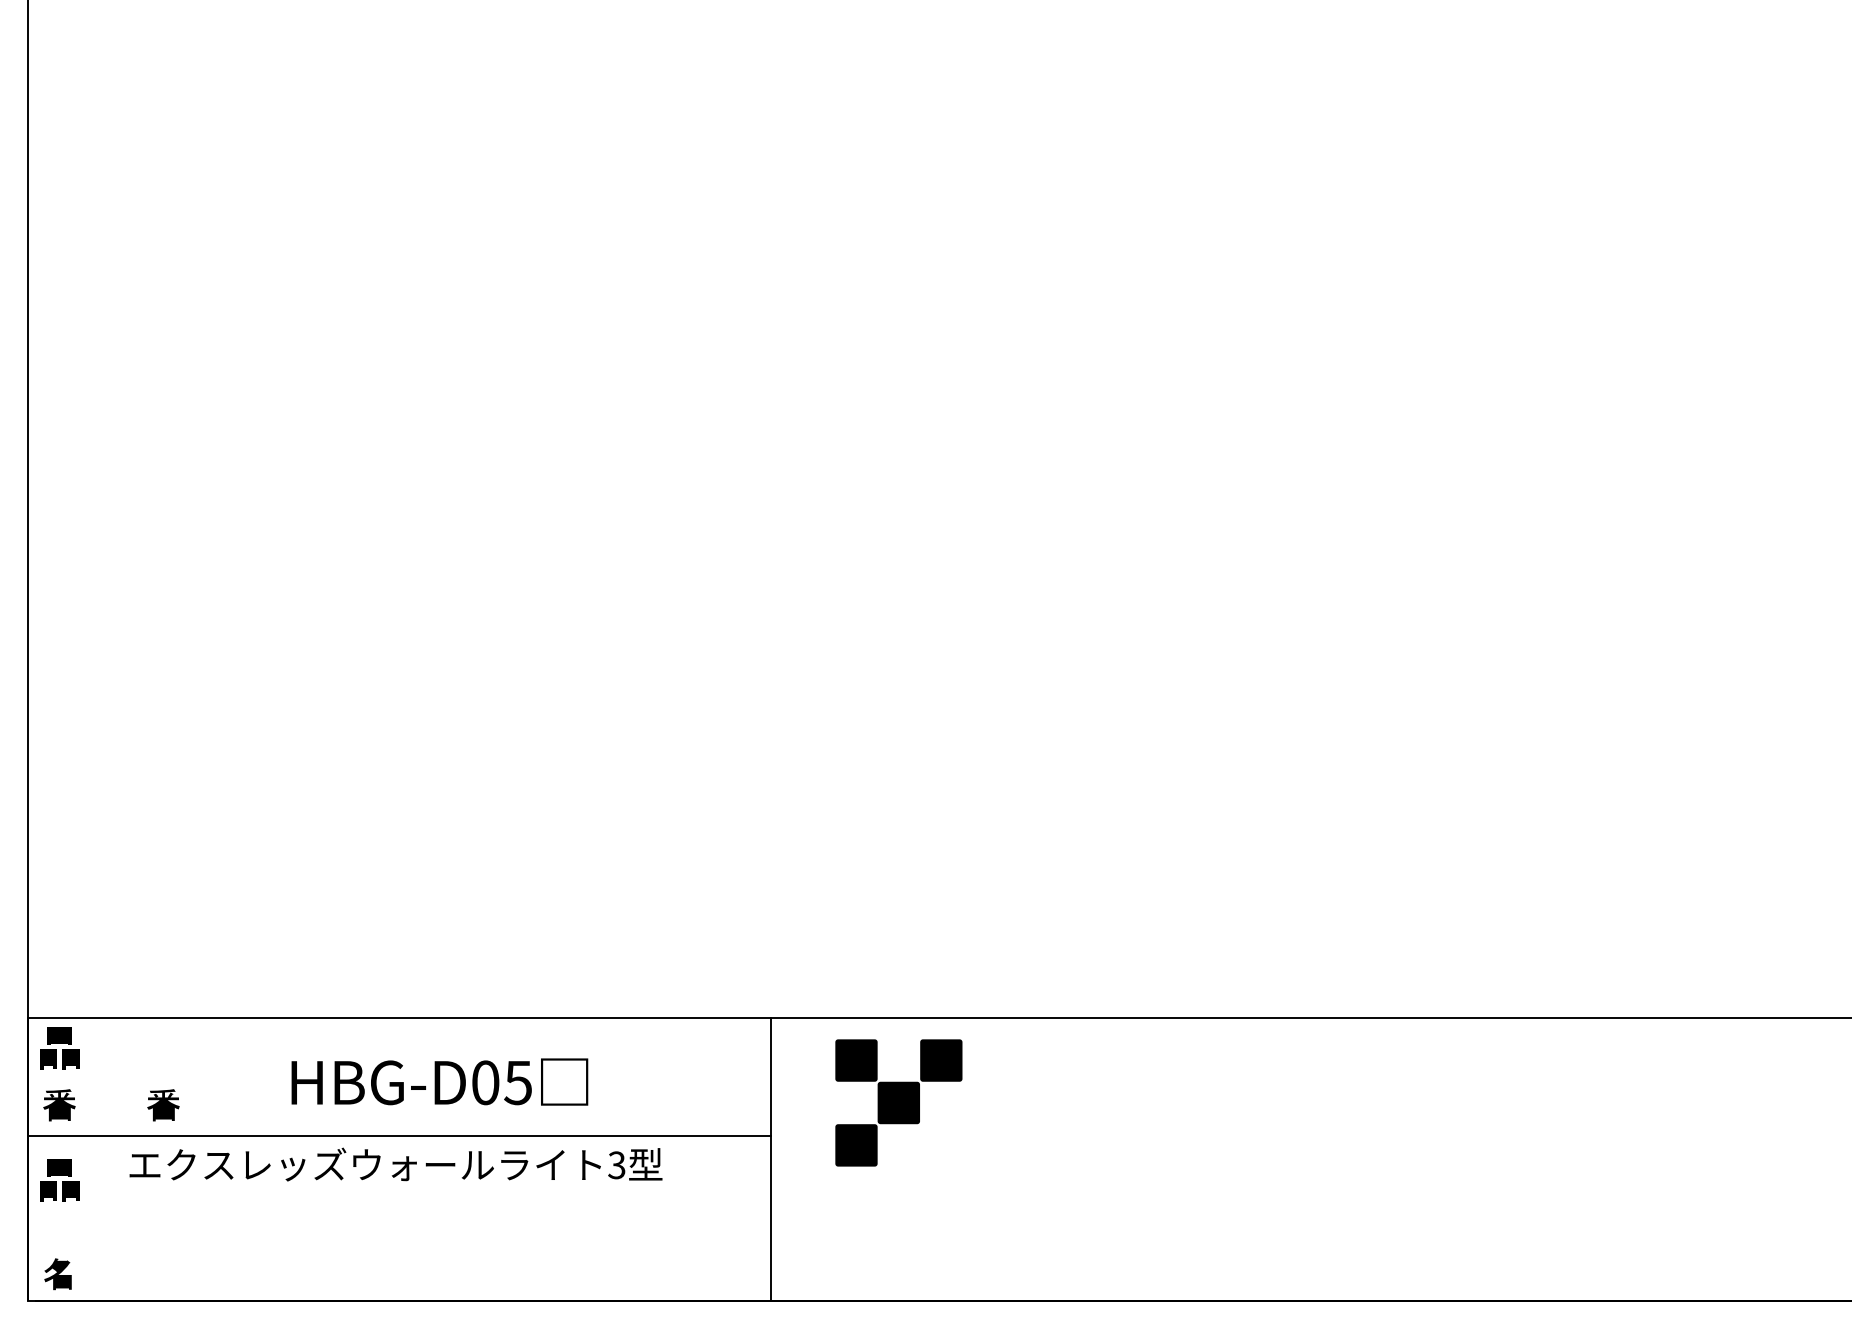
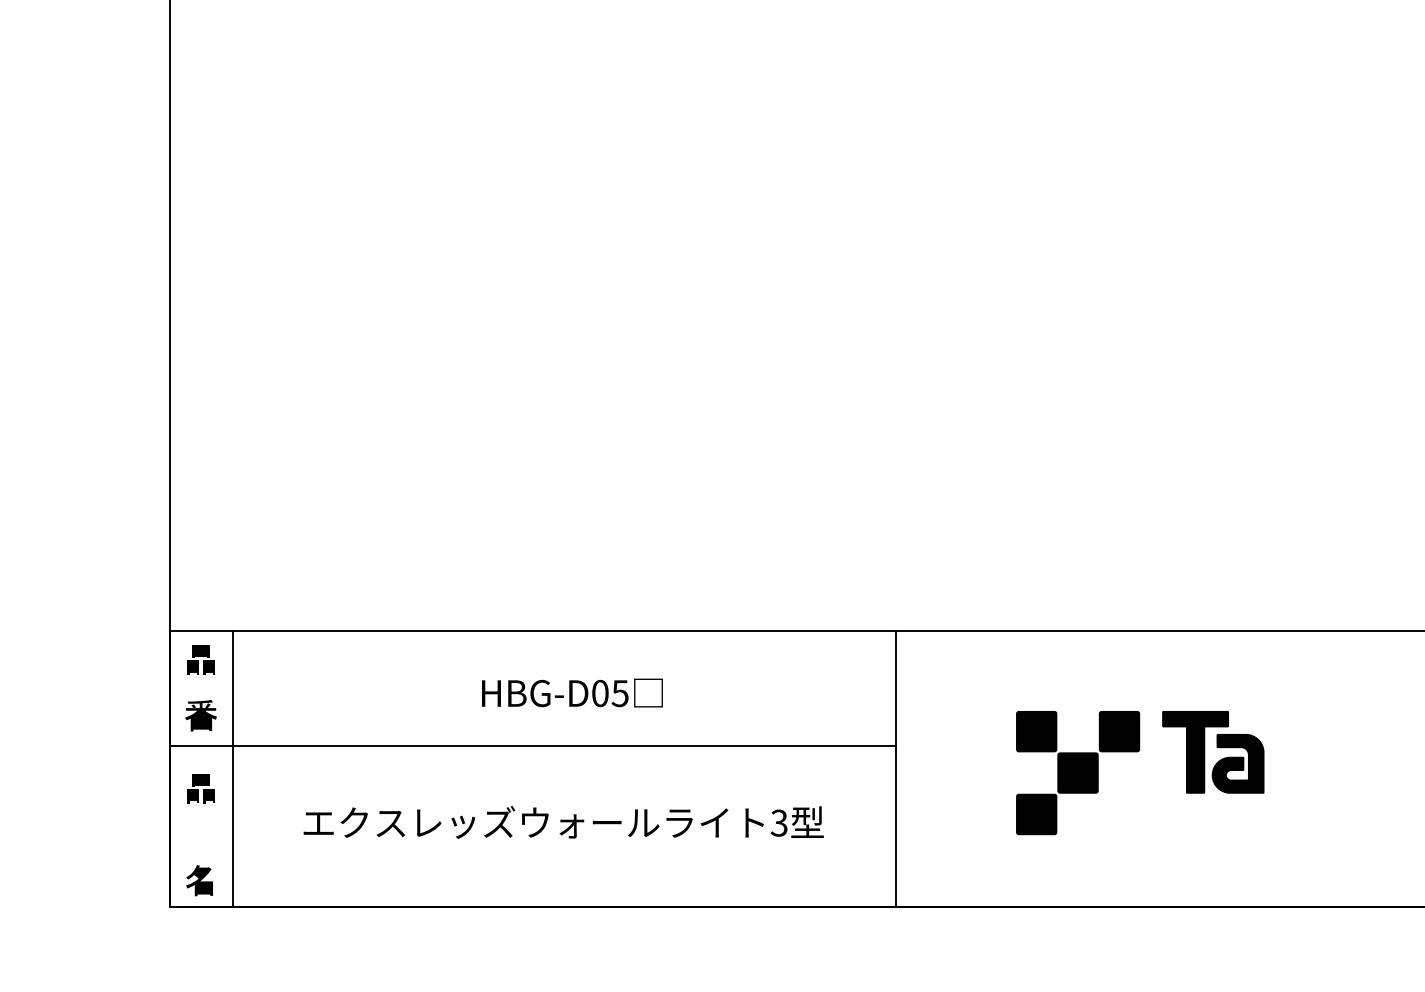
part: (59, 1048) -> (201, 660), size x0.71
part: (439, 1081) -> (572, 692), size x0.62
part: (898, 1102) -> (1077, 772), moved
part: (163, 1105) -> (302, 715), removed
part: (1096, 1142) -> (1213, 752), added
line: (92, 1159) -> (233, 768), added
part: (395, 1164) -> (563, 822), moved
part: (59, 1179) -> (201, 788), size x0.71

